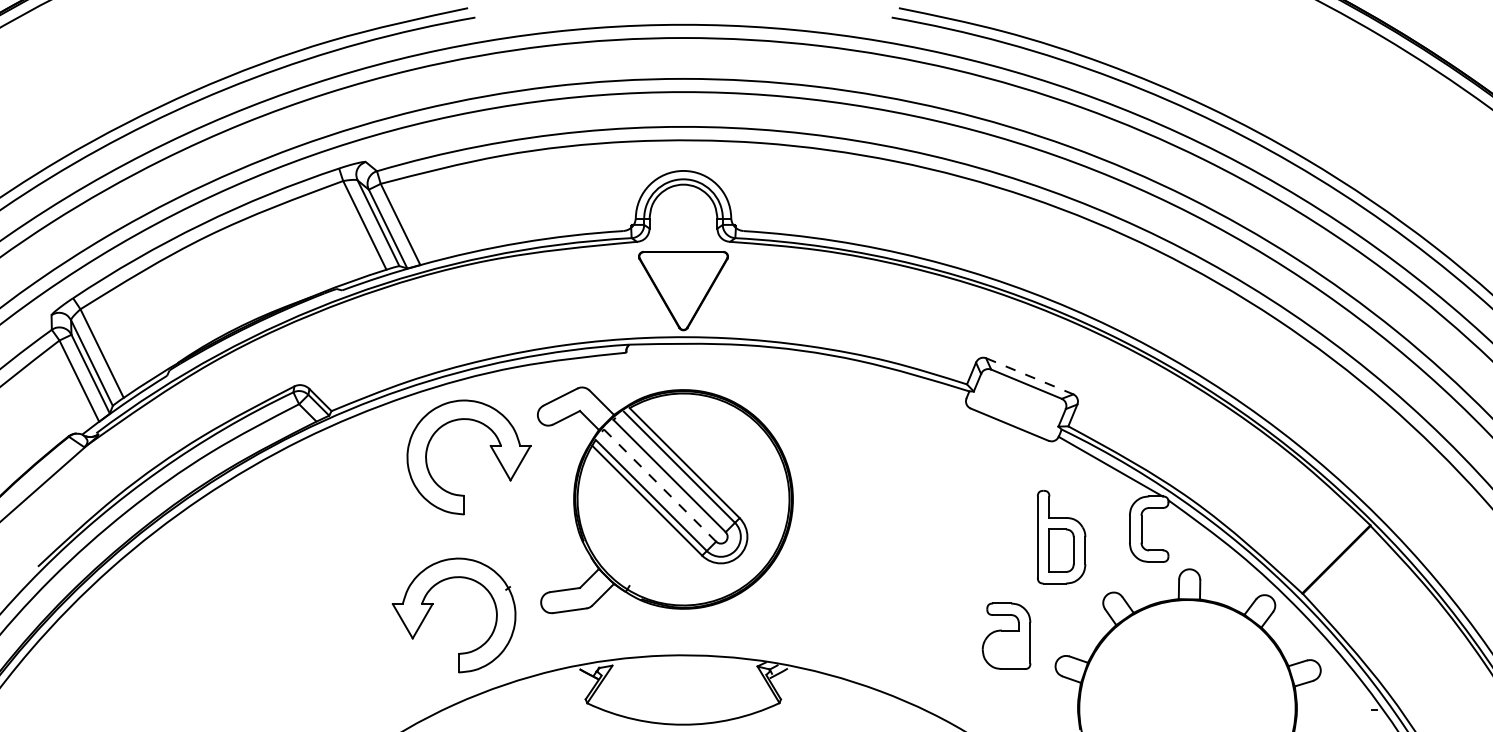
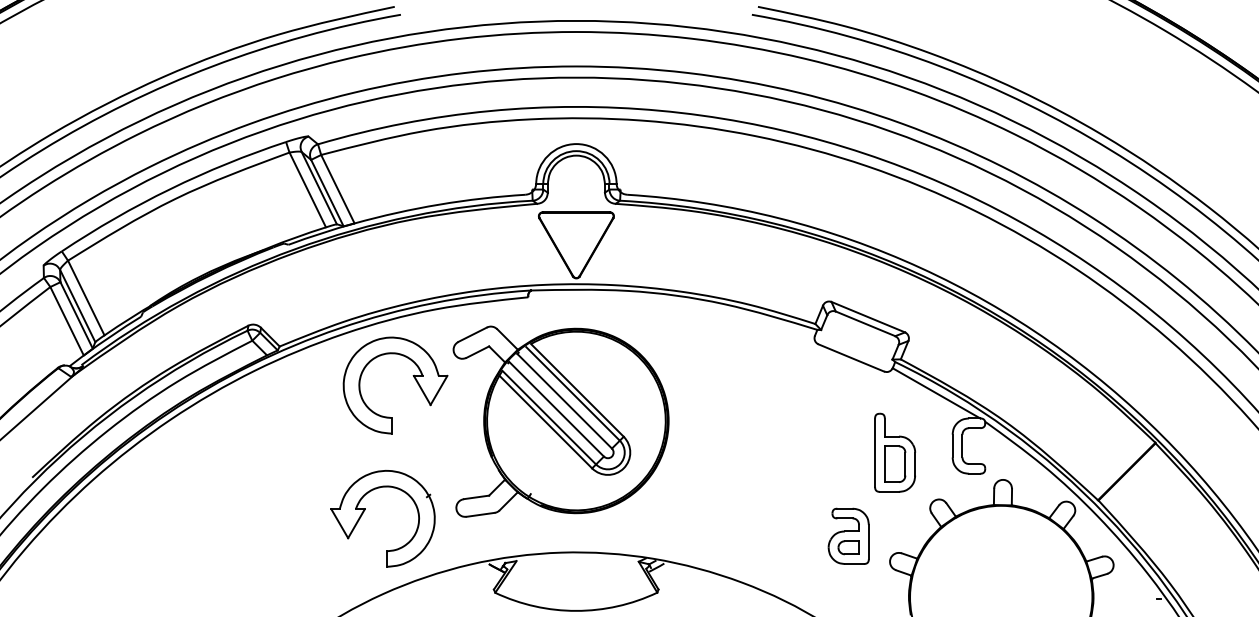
line: (1030, 376) -> (868, 317), dashed -> solid
line: (660, 485) -> (557, 409), dashed -> solid
part: (1006, 649) -> (848, 547), added

